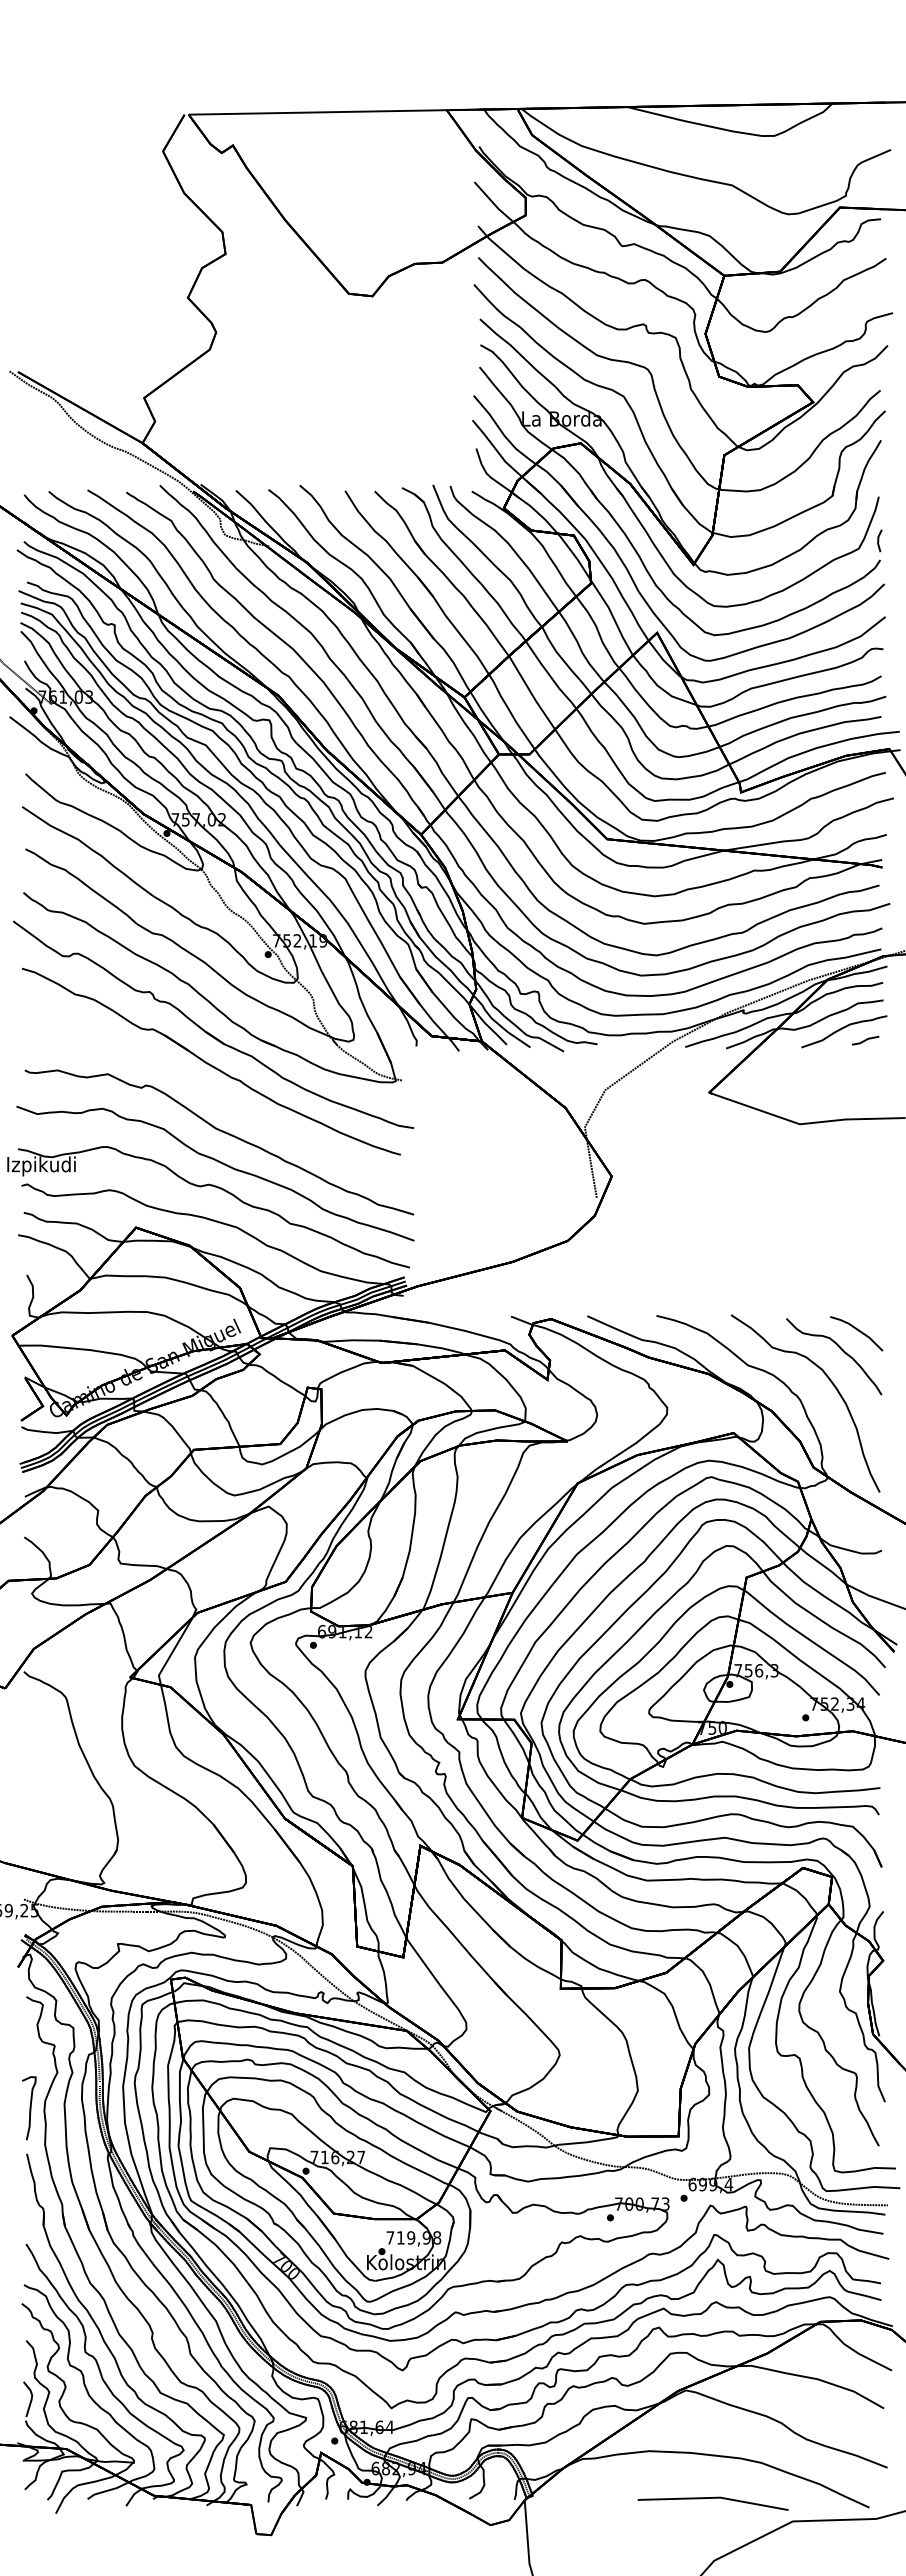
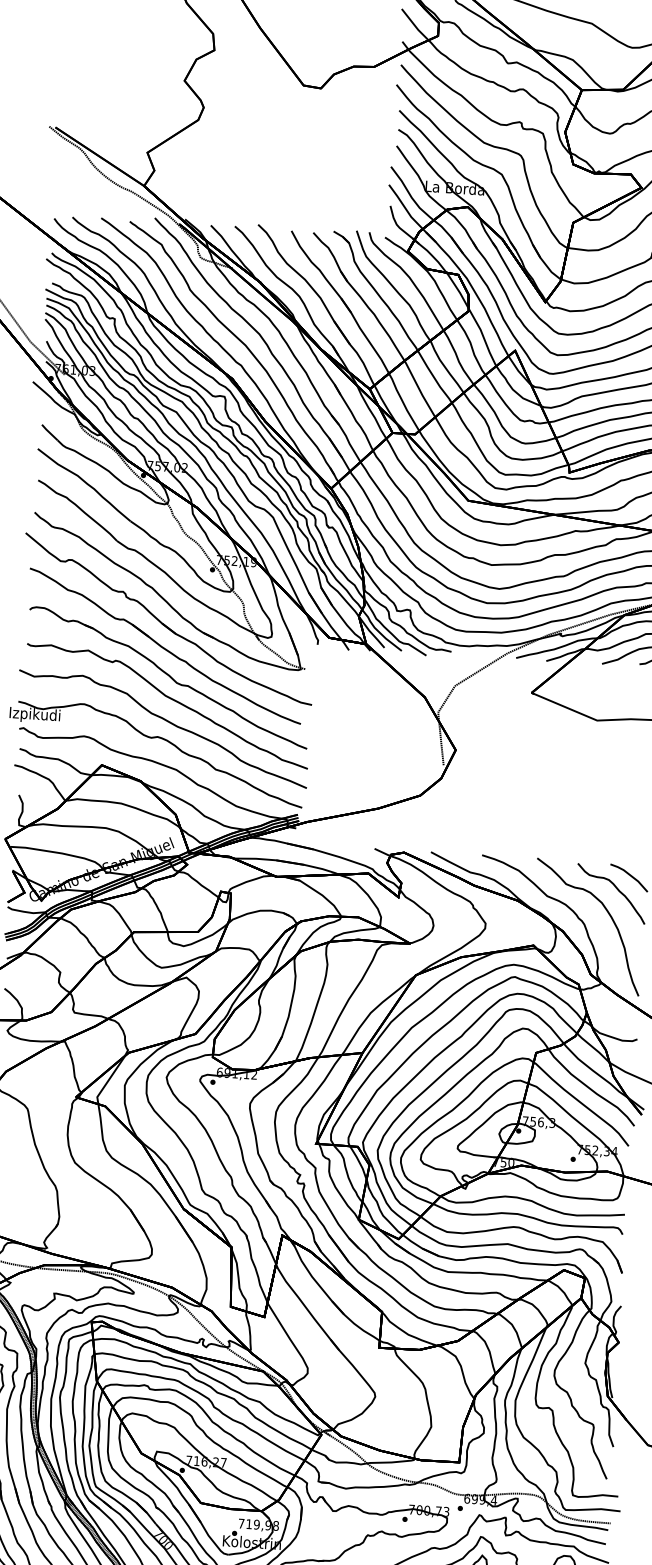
part: (218, 1103) -> (168, 677), added

